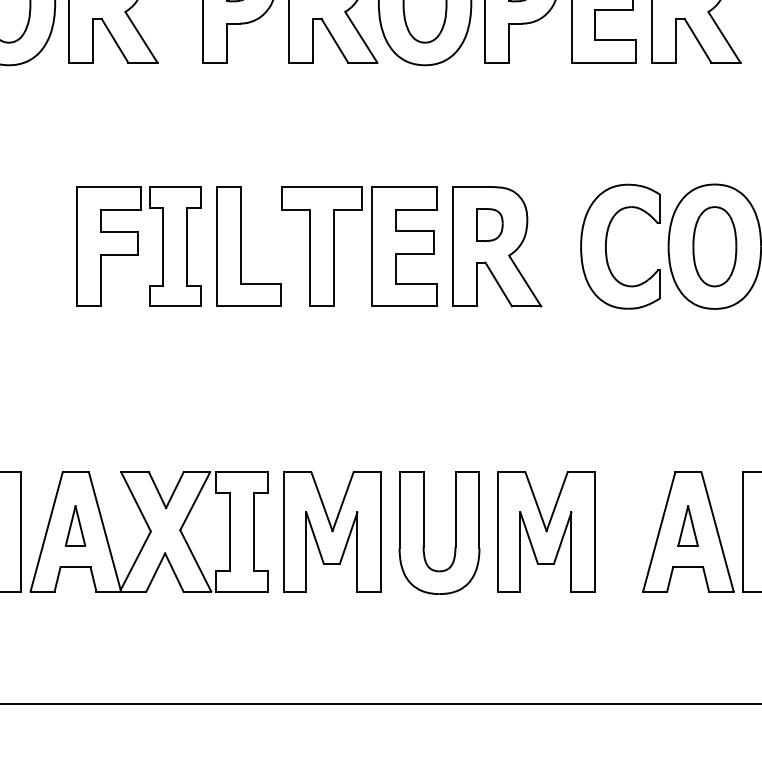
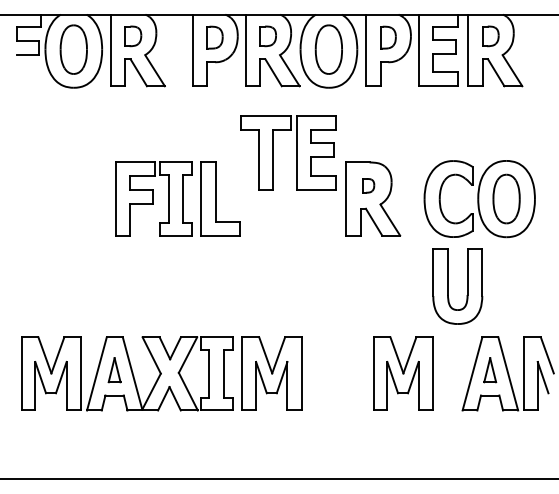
part: (489, 224) -> (368, 185), size x0.7
part: (372, 245) -> (296, 152), moved
part: (424, 532) -> (448, 286), moved

